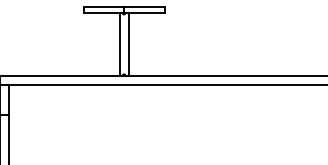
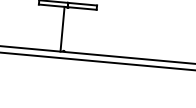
line: (128, 44) -> (68, 29), removed

